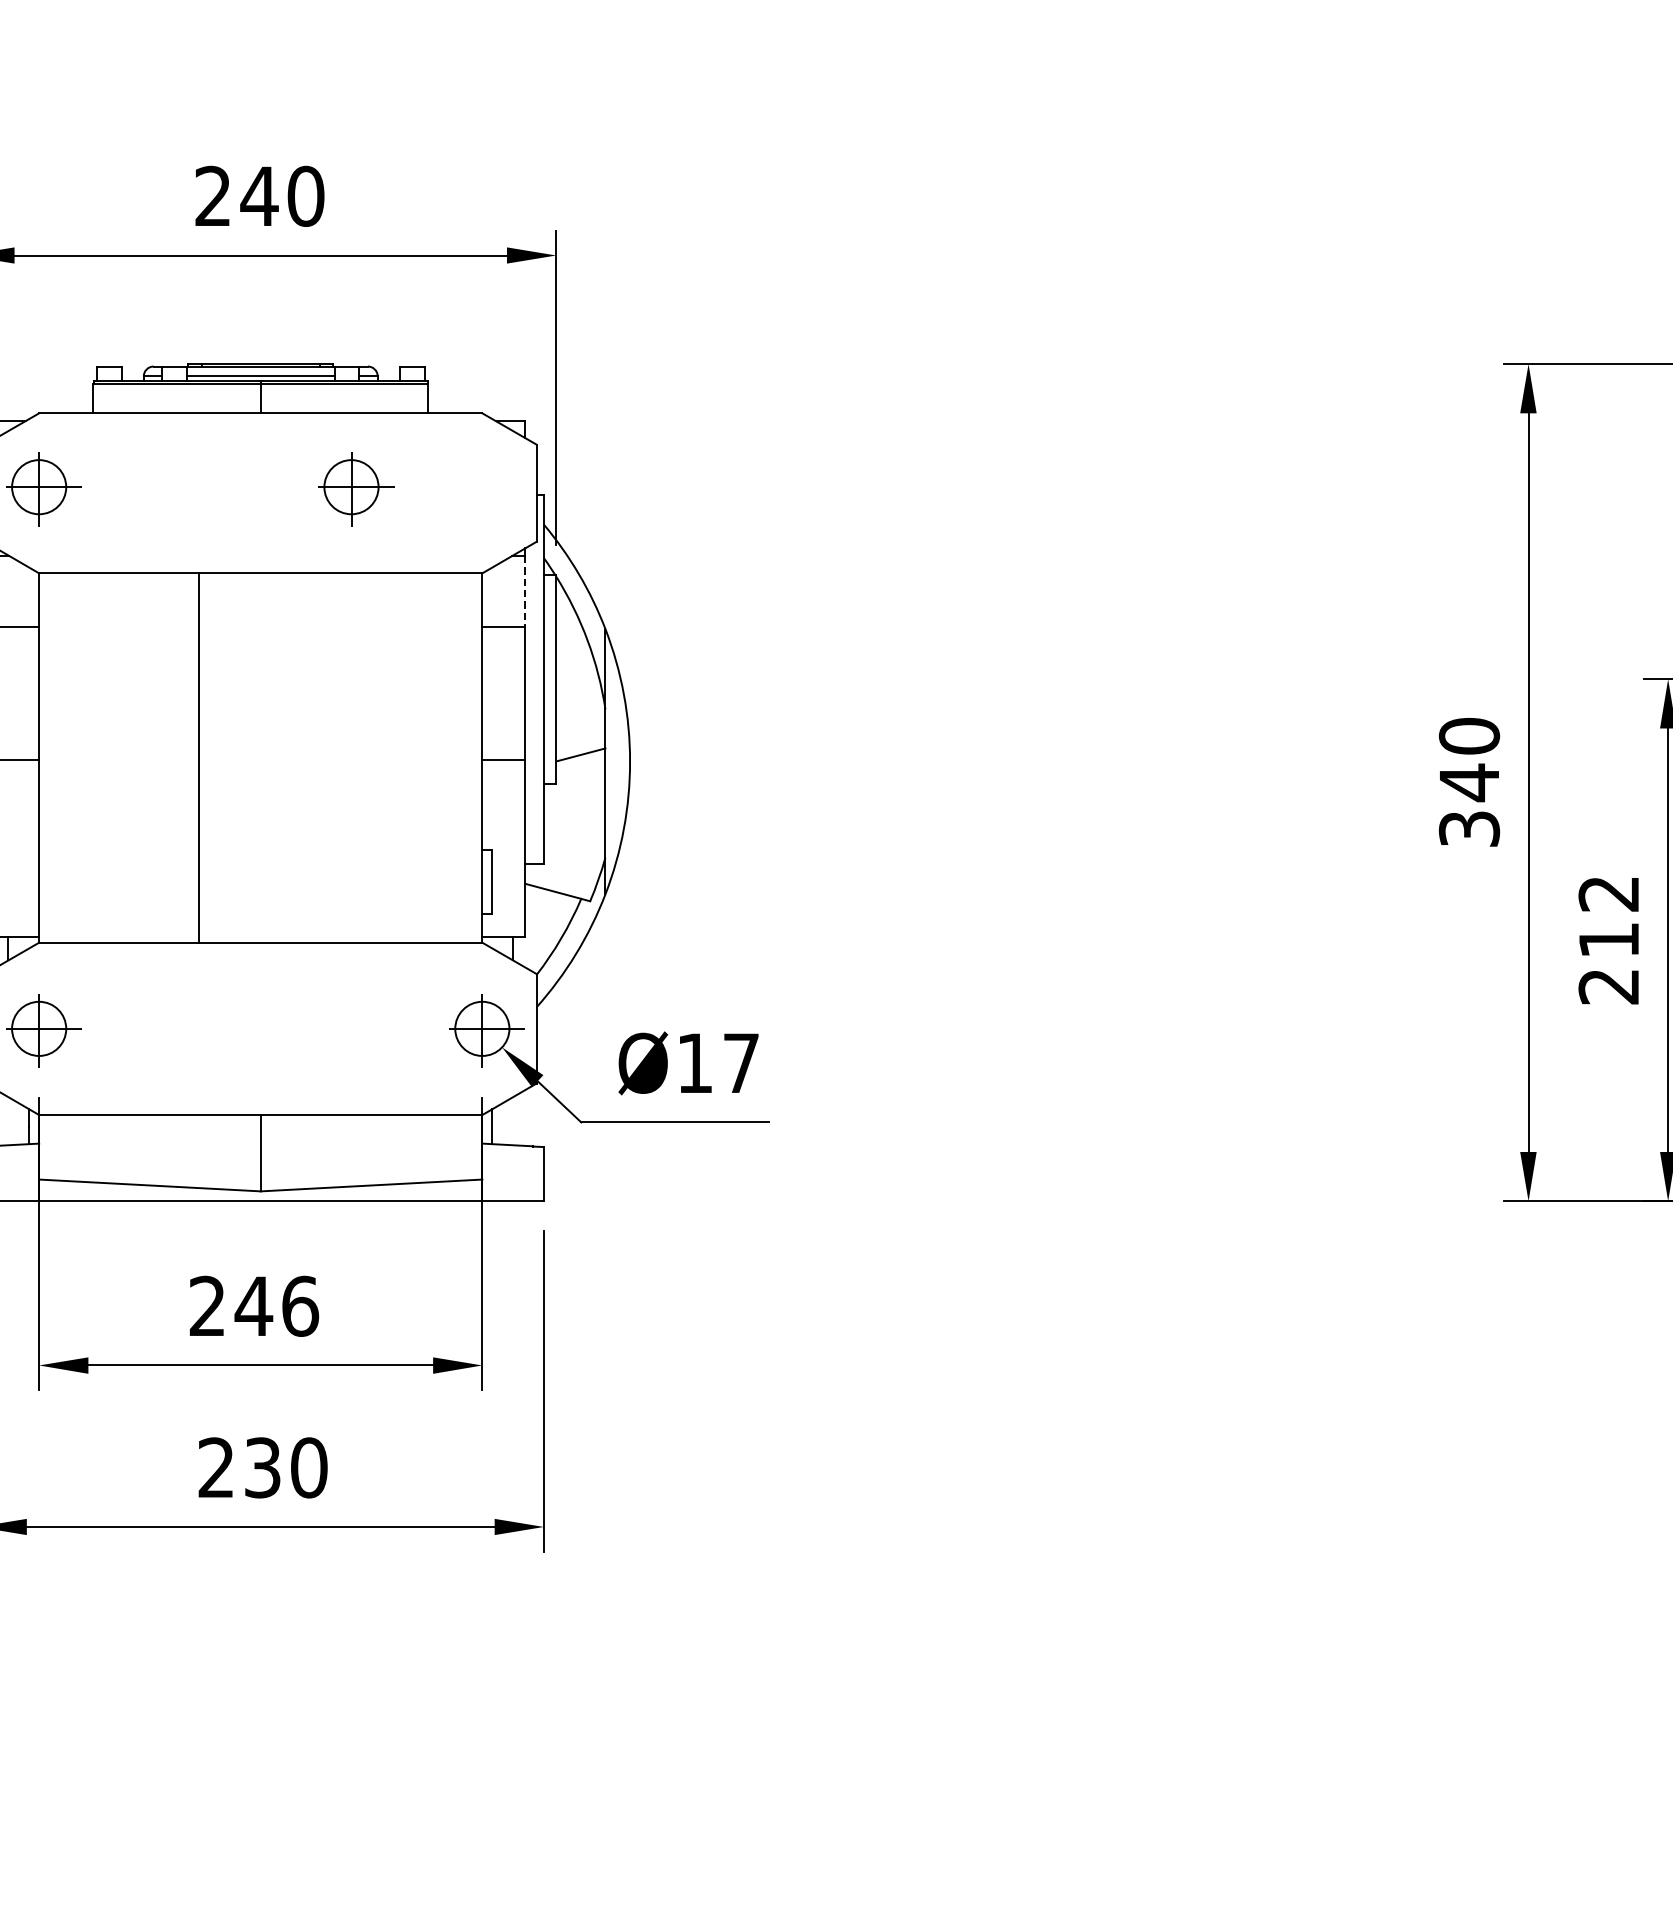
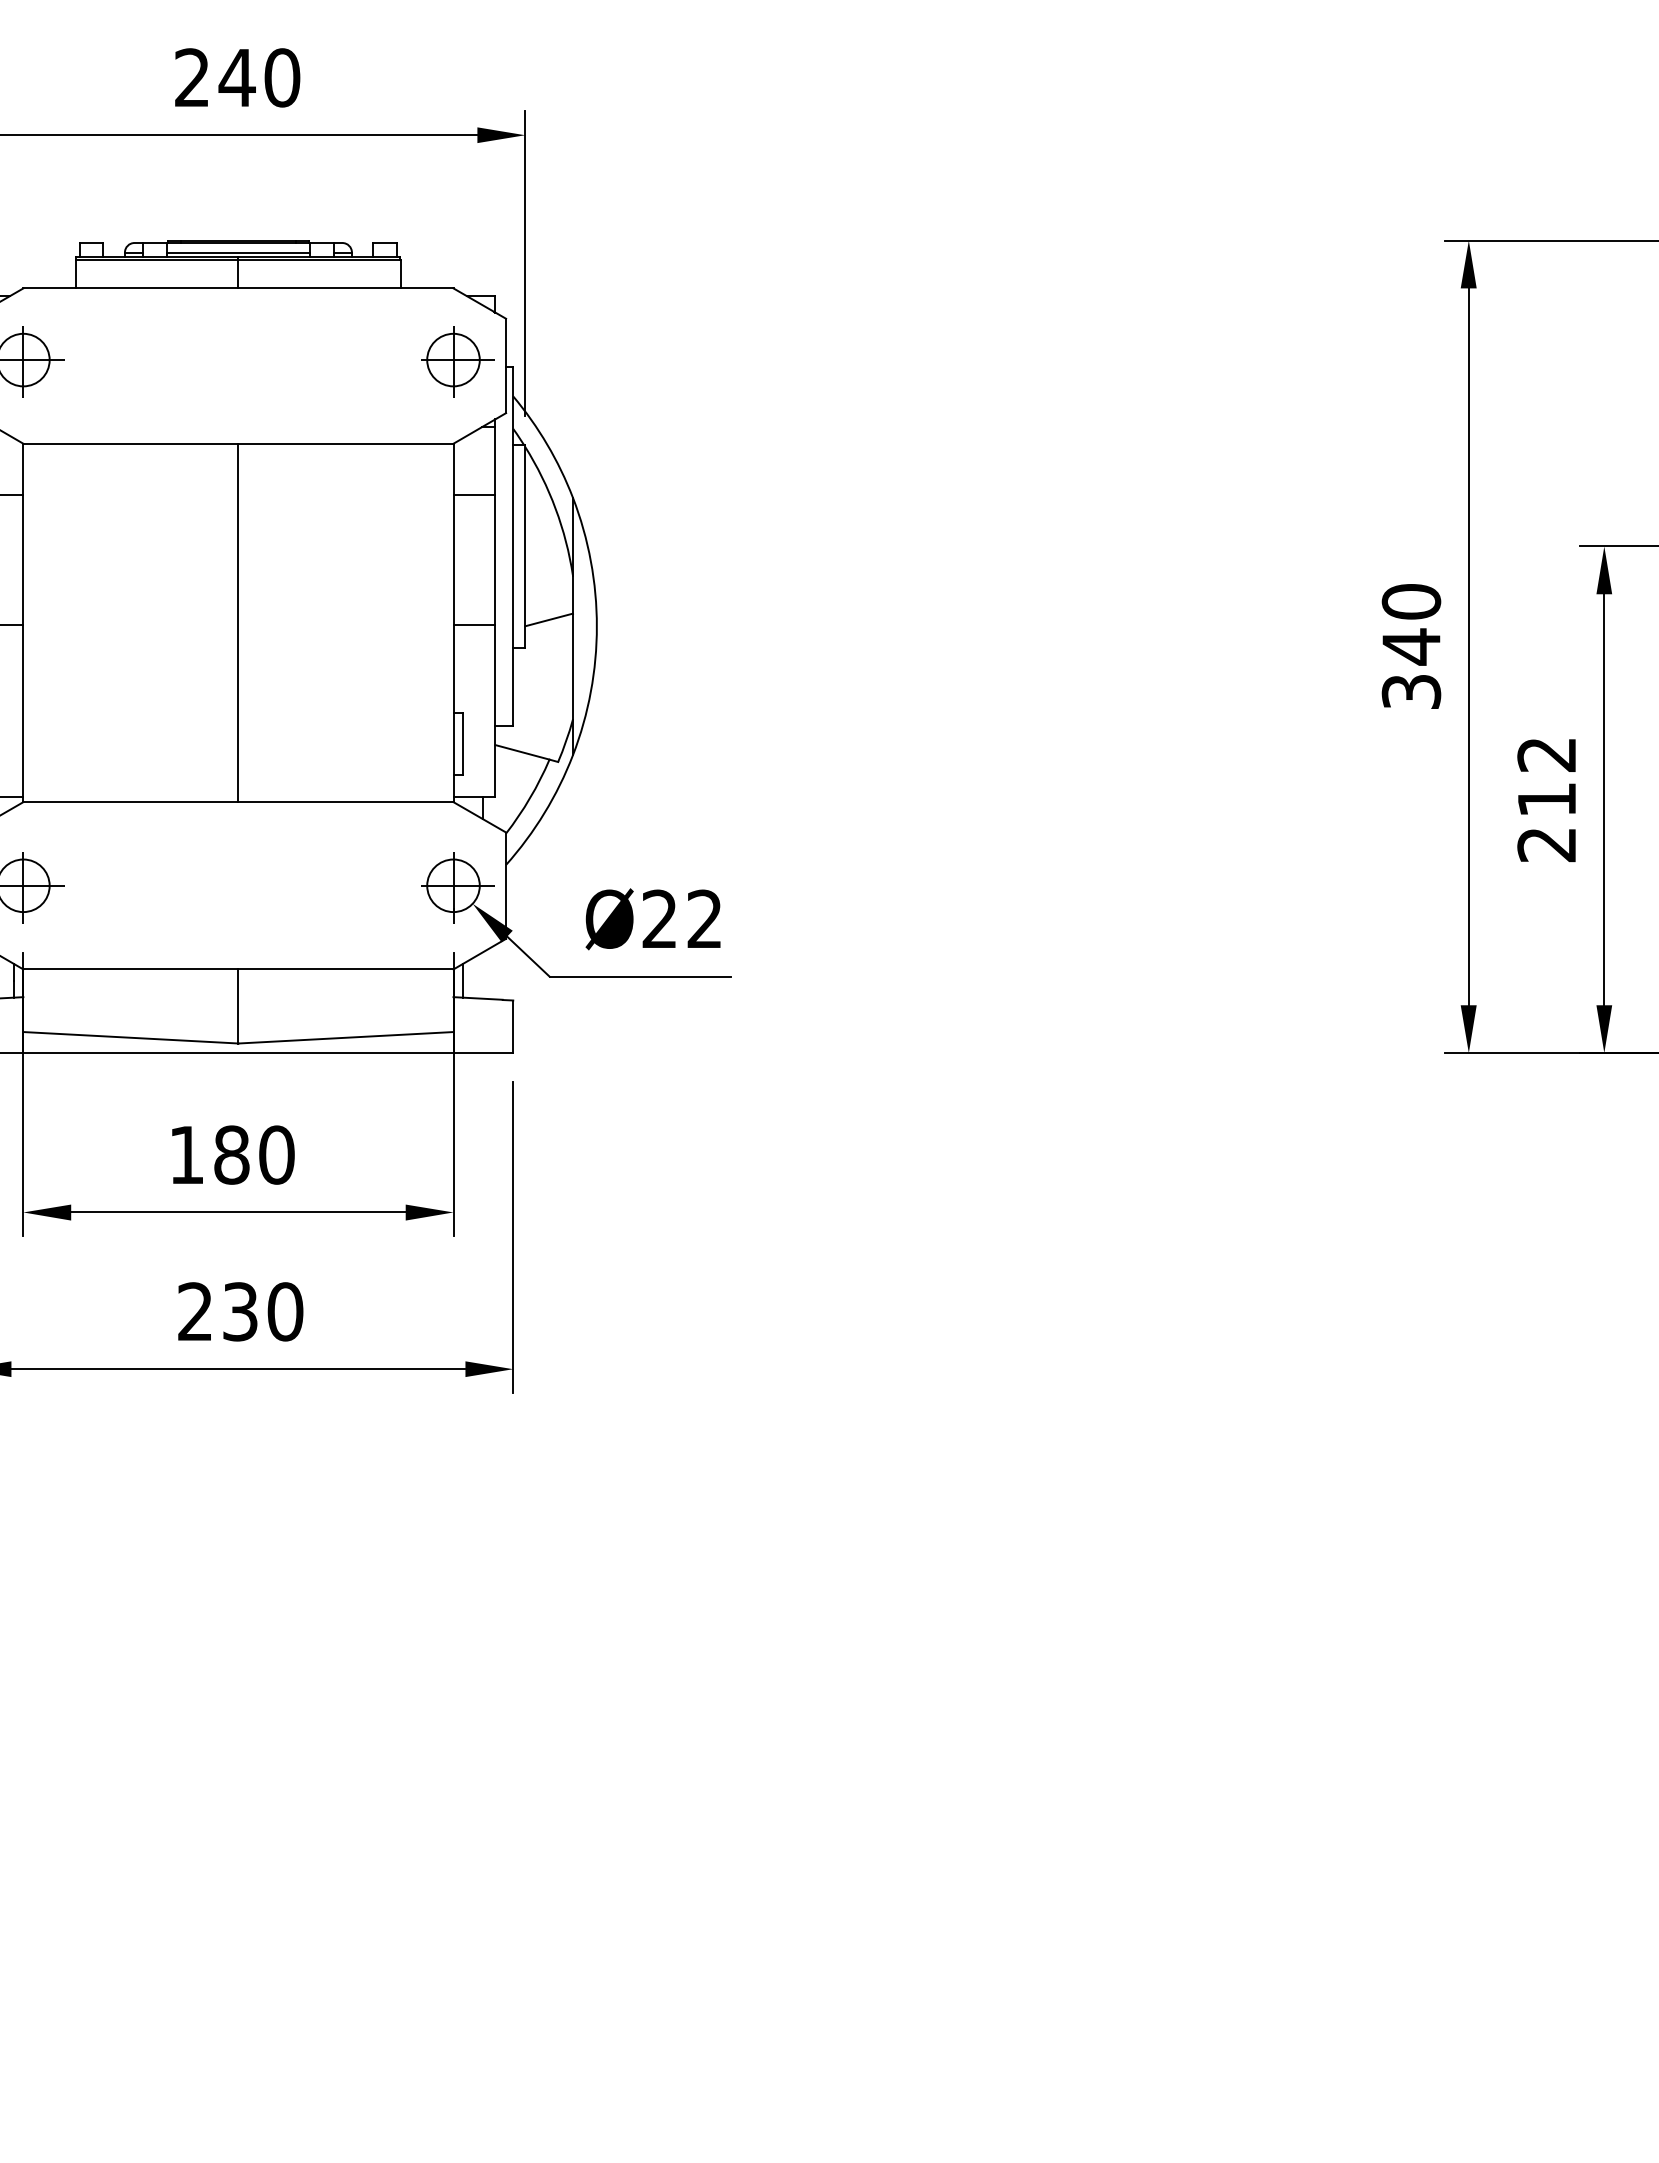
part: (355, 488) -> (457, 361), moved
line: (525, 591) -> (495, 461), dashed -> solid
line: (198, 757) -> (238, 622), moved
text: (717, 1062) -> (681, 918), Ø17 -> Ø22
text: (254, 1305) -> (232, 1154), 246 -> 180

